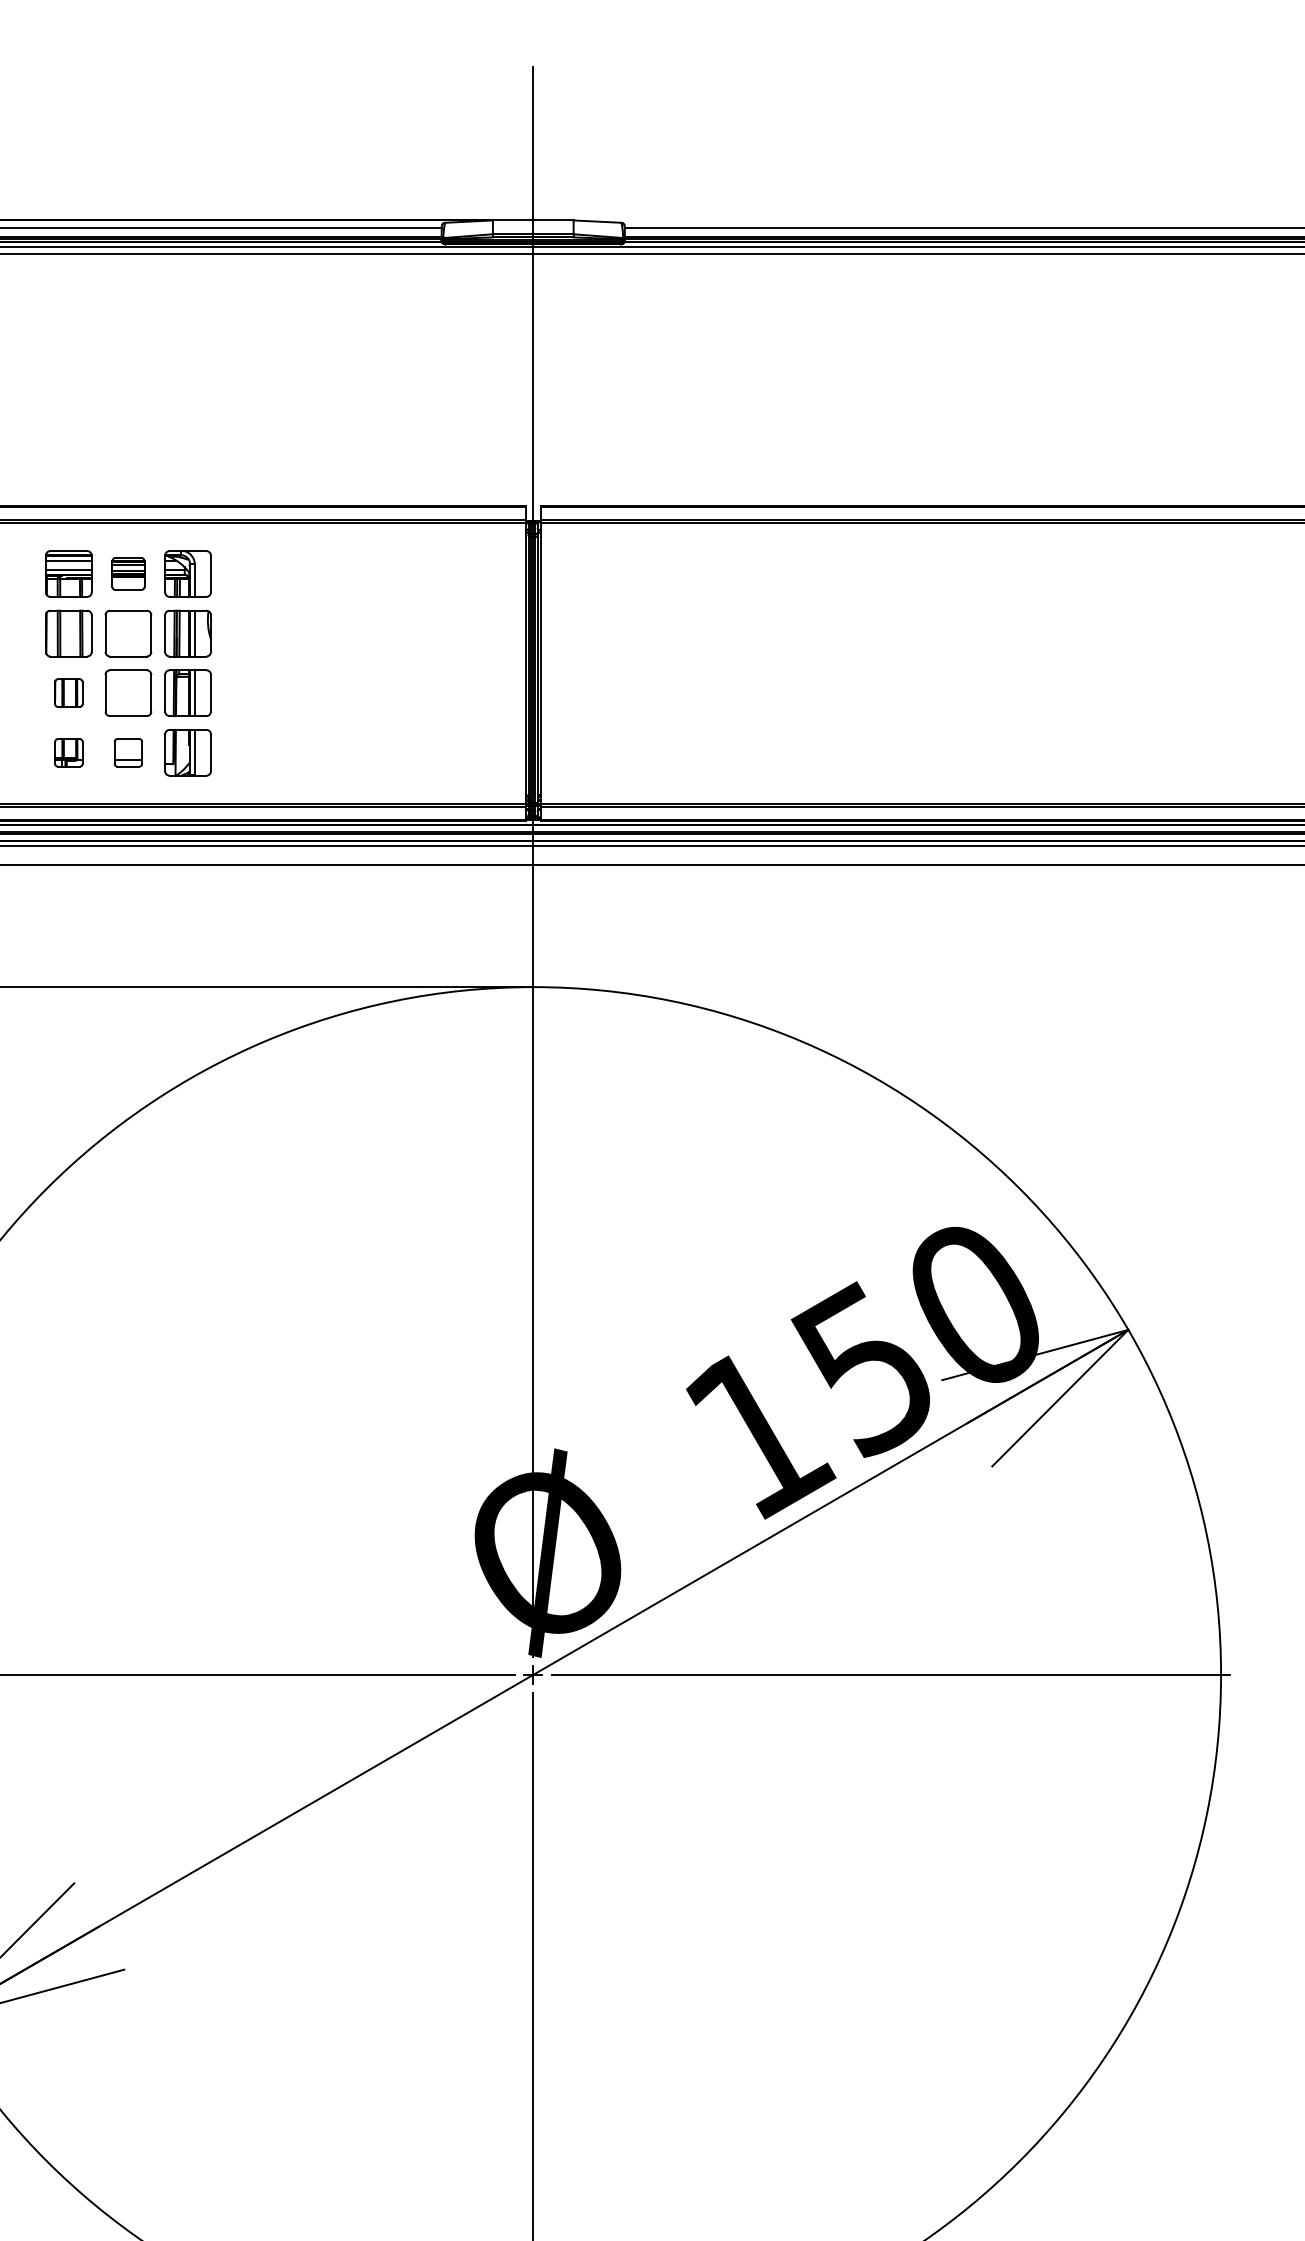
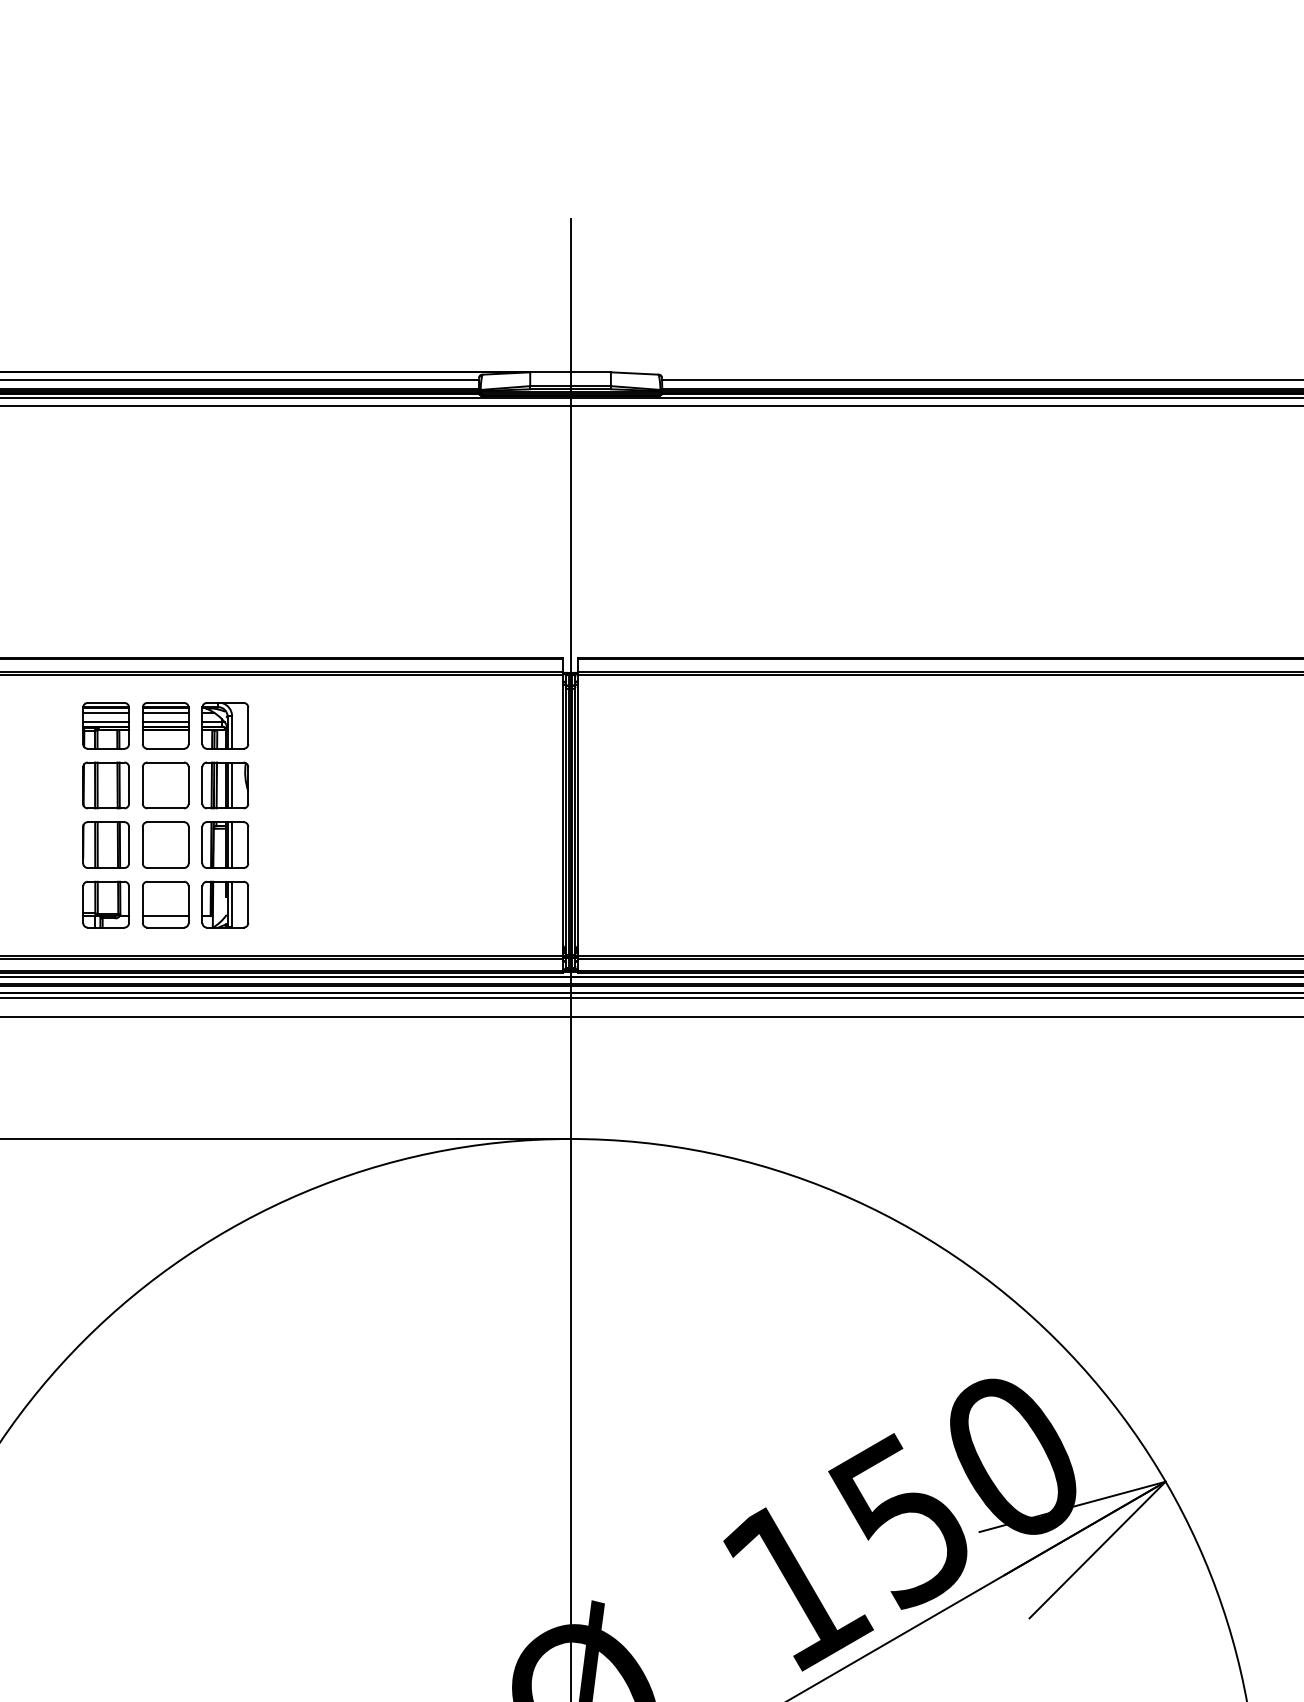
part: (128, 573) -> (165, 725), size x1.43
part: (68, 692) -> (105, 844), size x1.67
part: (68, 752) -> (105, 904), size x1.67
part: (128, 752) -> (165, 904), size x1.67

